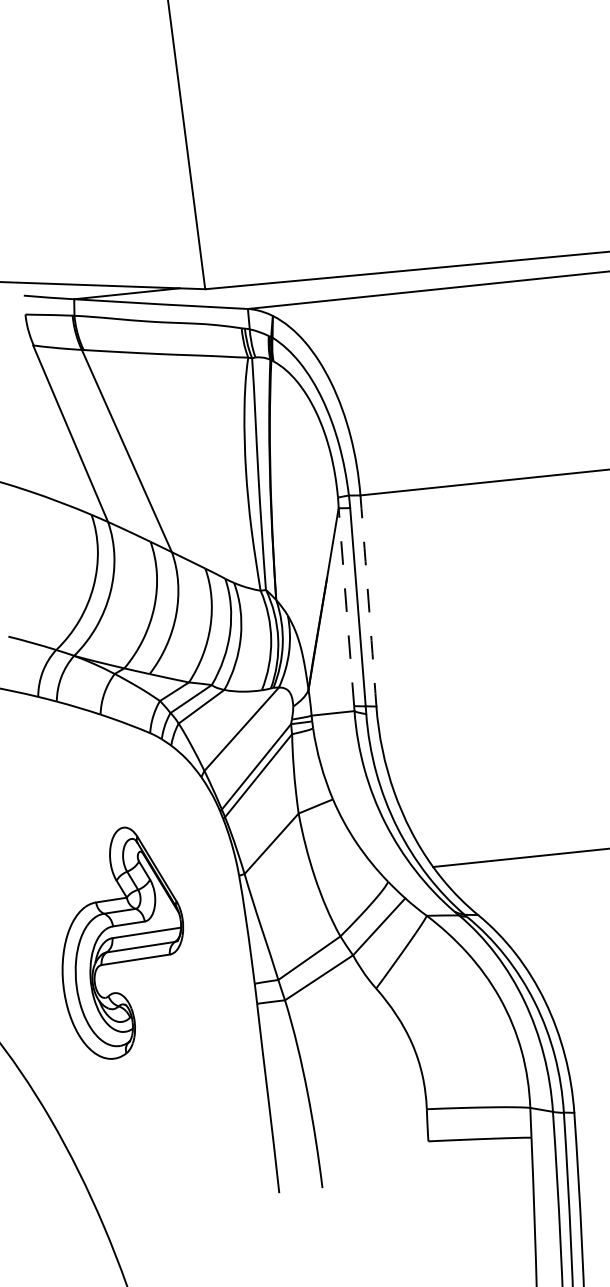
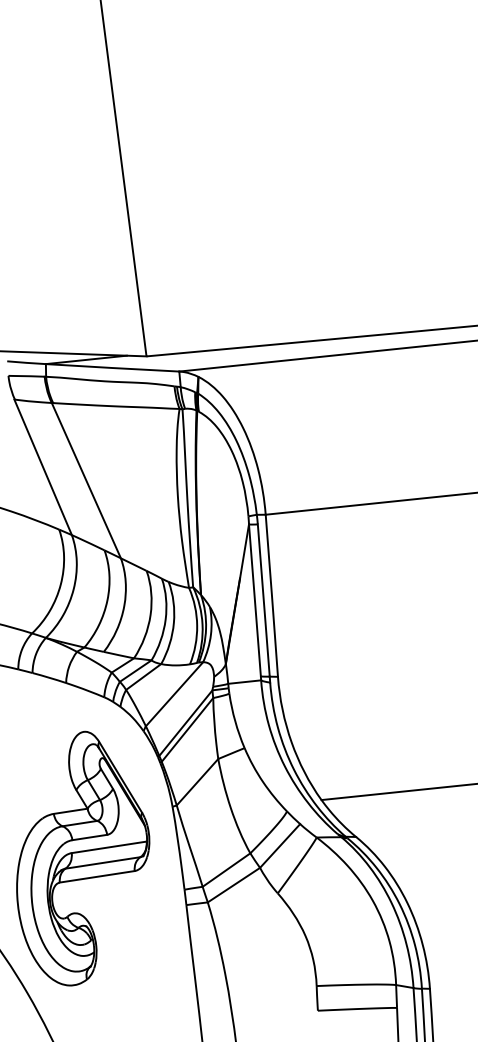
arc: (367, 600) -> (271, 595), dashed -> solid
line: (345, 605) -> (254, 599), dashed -> solid
part: (123, 943) -> (83, 858), size x1.43

